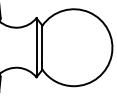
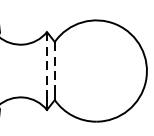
line: (36, 43) -> (46, 65), solid -> dashed
line: (42, 44) -> (54, 66), solid -> dashed

